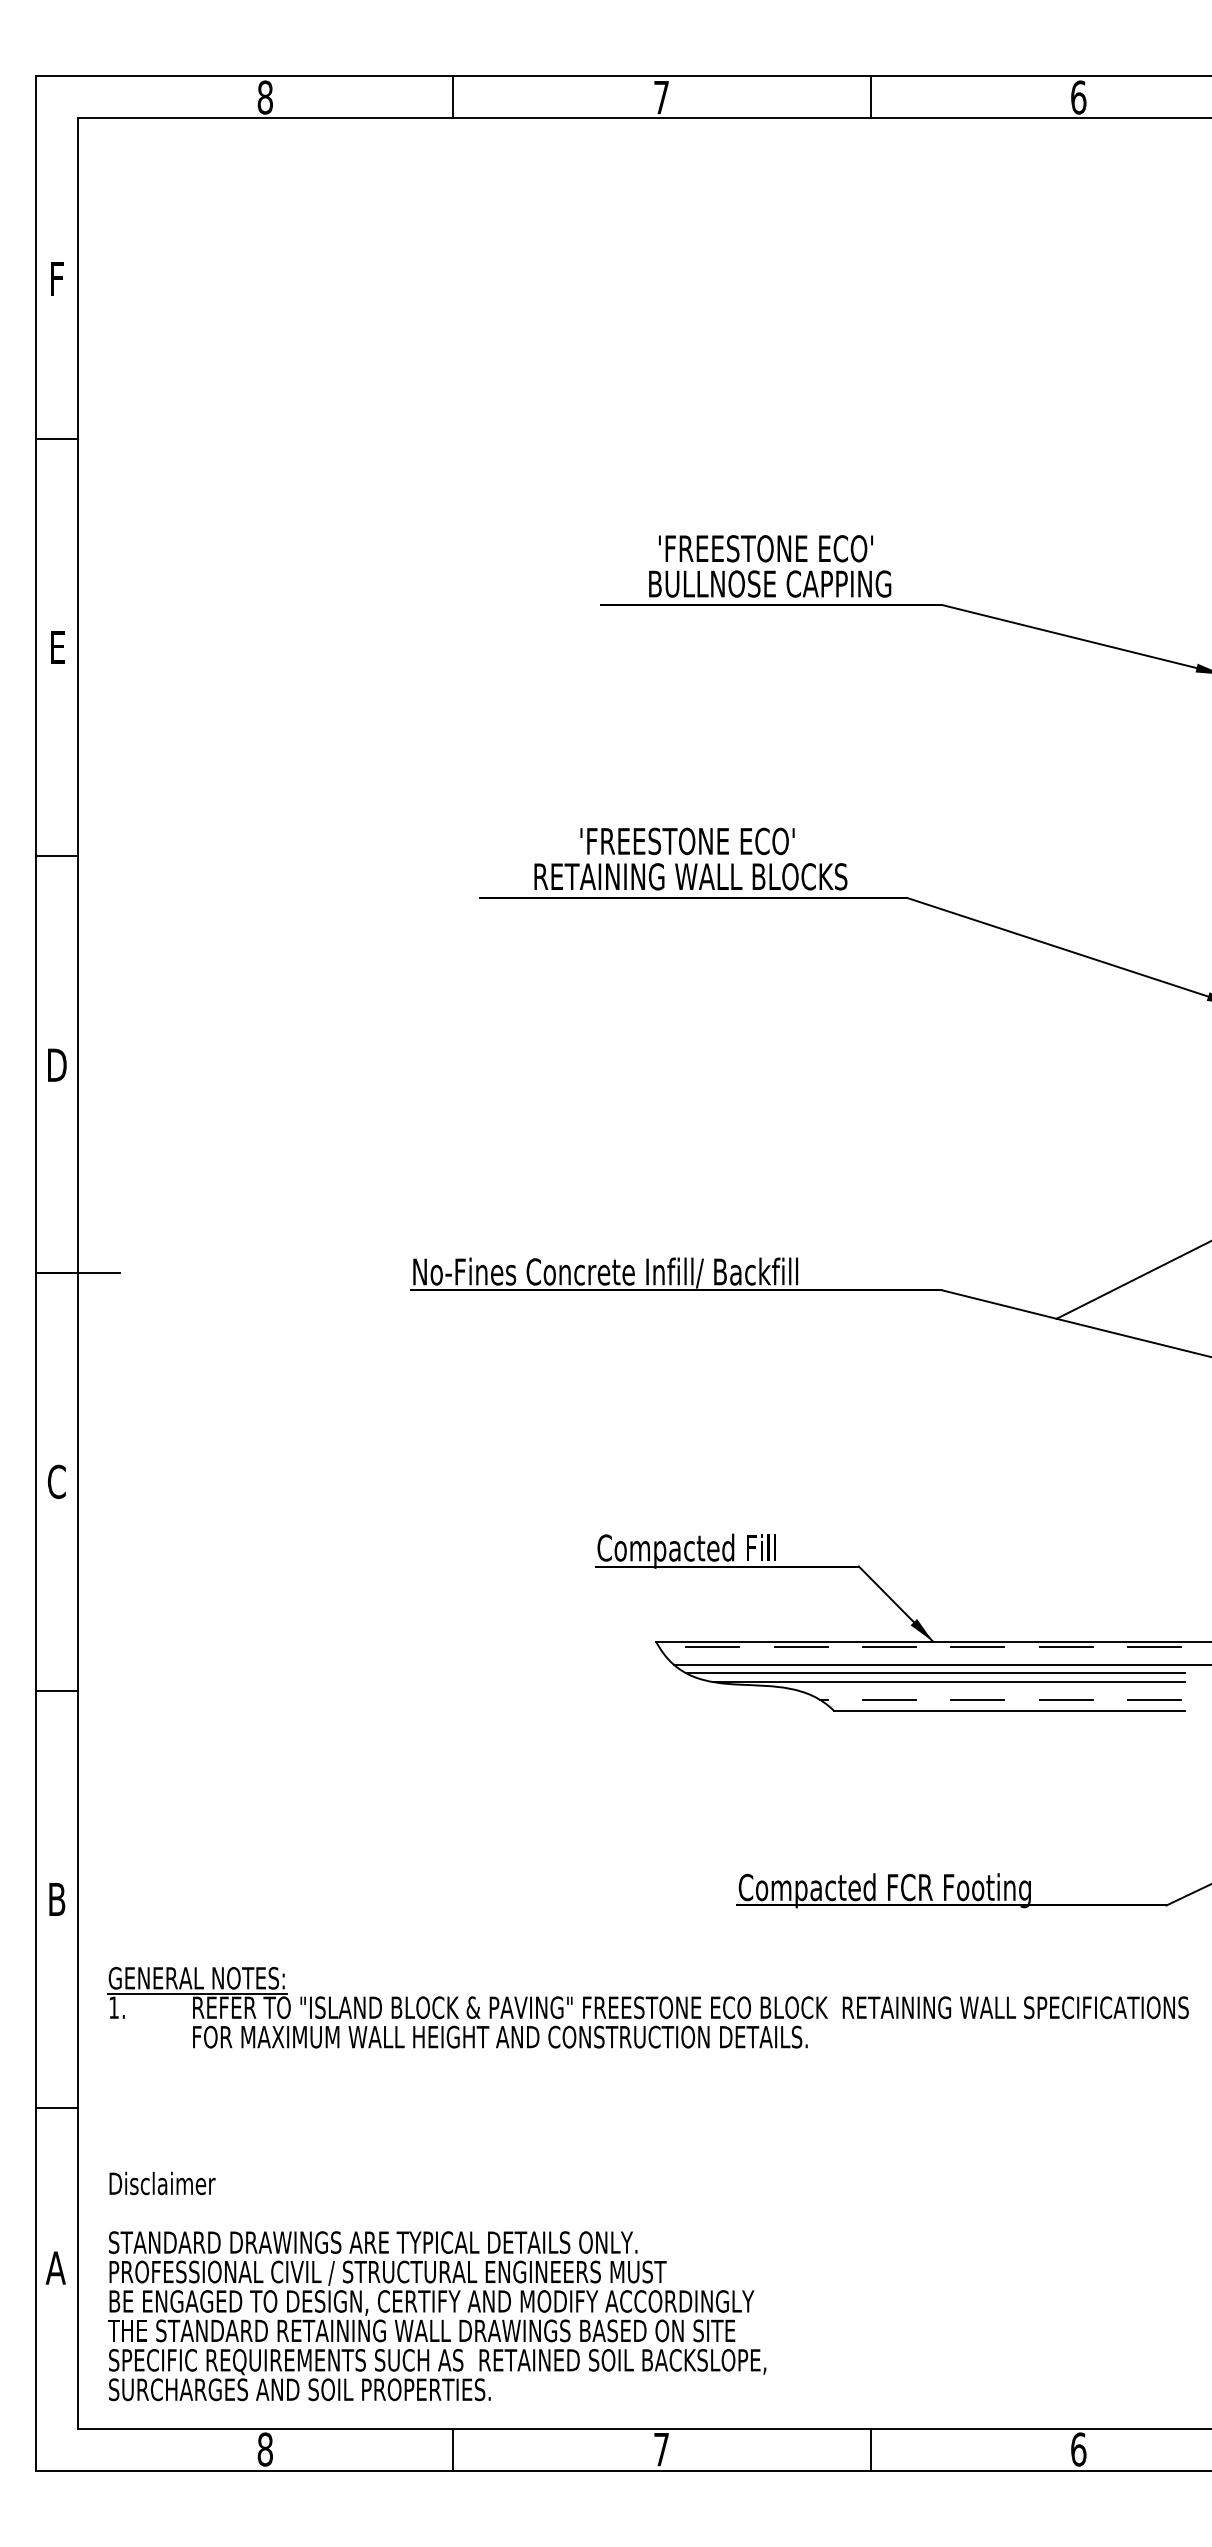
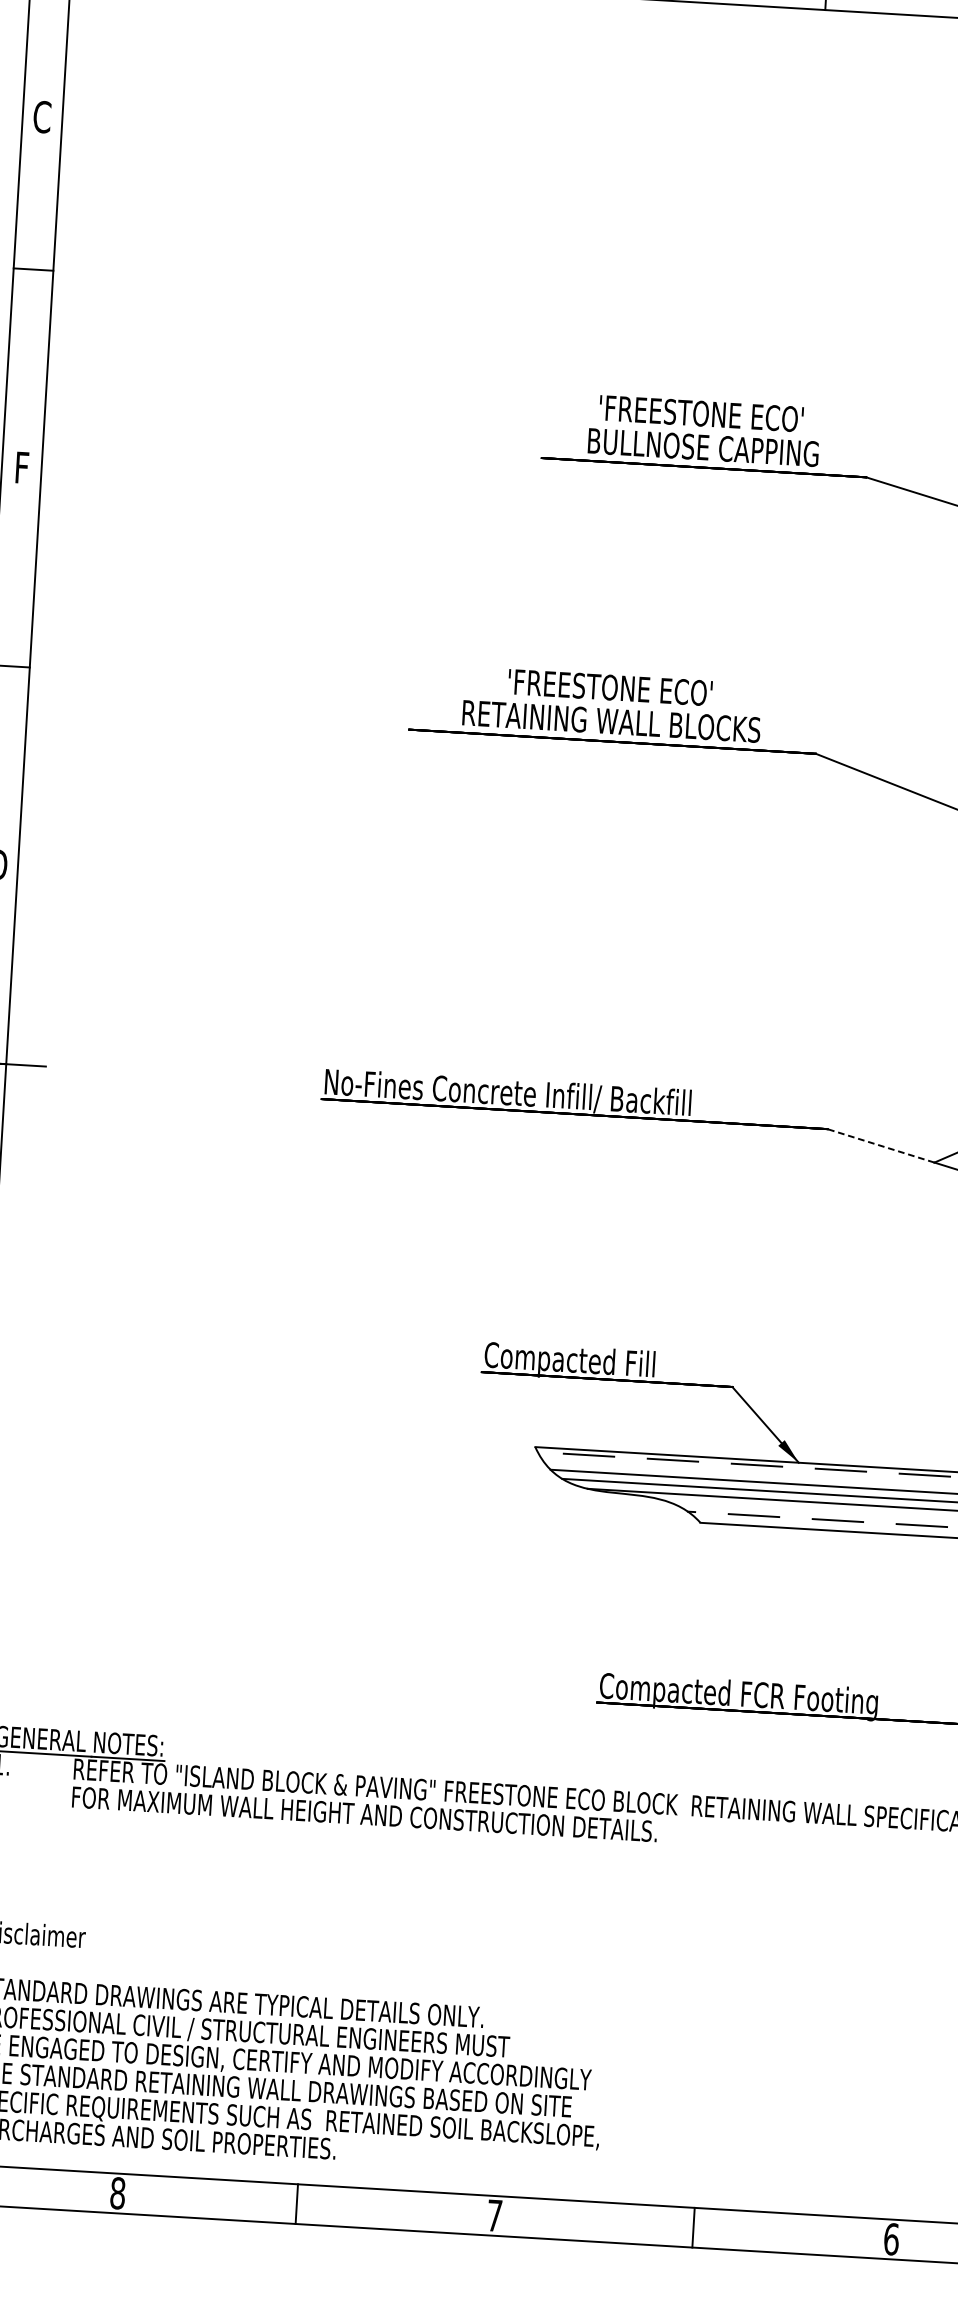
text: (56, 278) -> (41, 116), F -> C
text: (59, 647) -> (23, 467), E -> F
line: (999, 1304) -> (880, 1145), solid -> dashed

